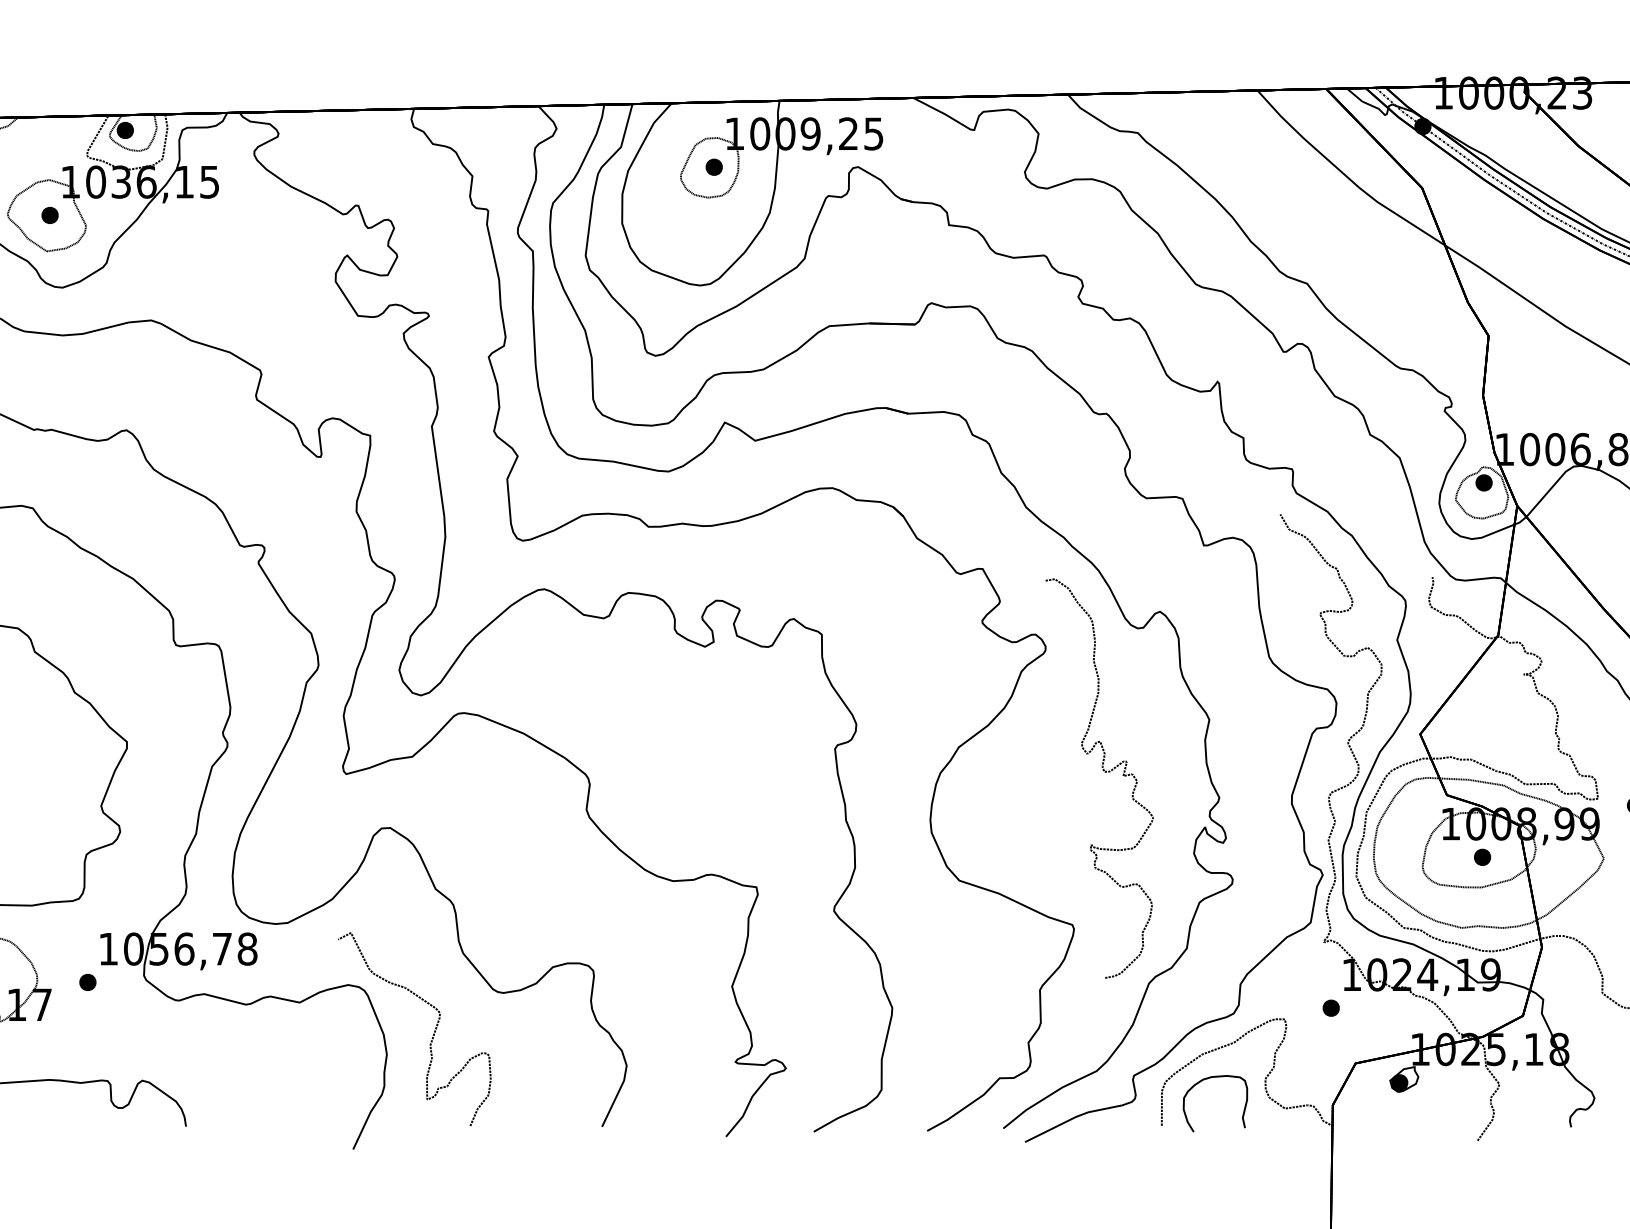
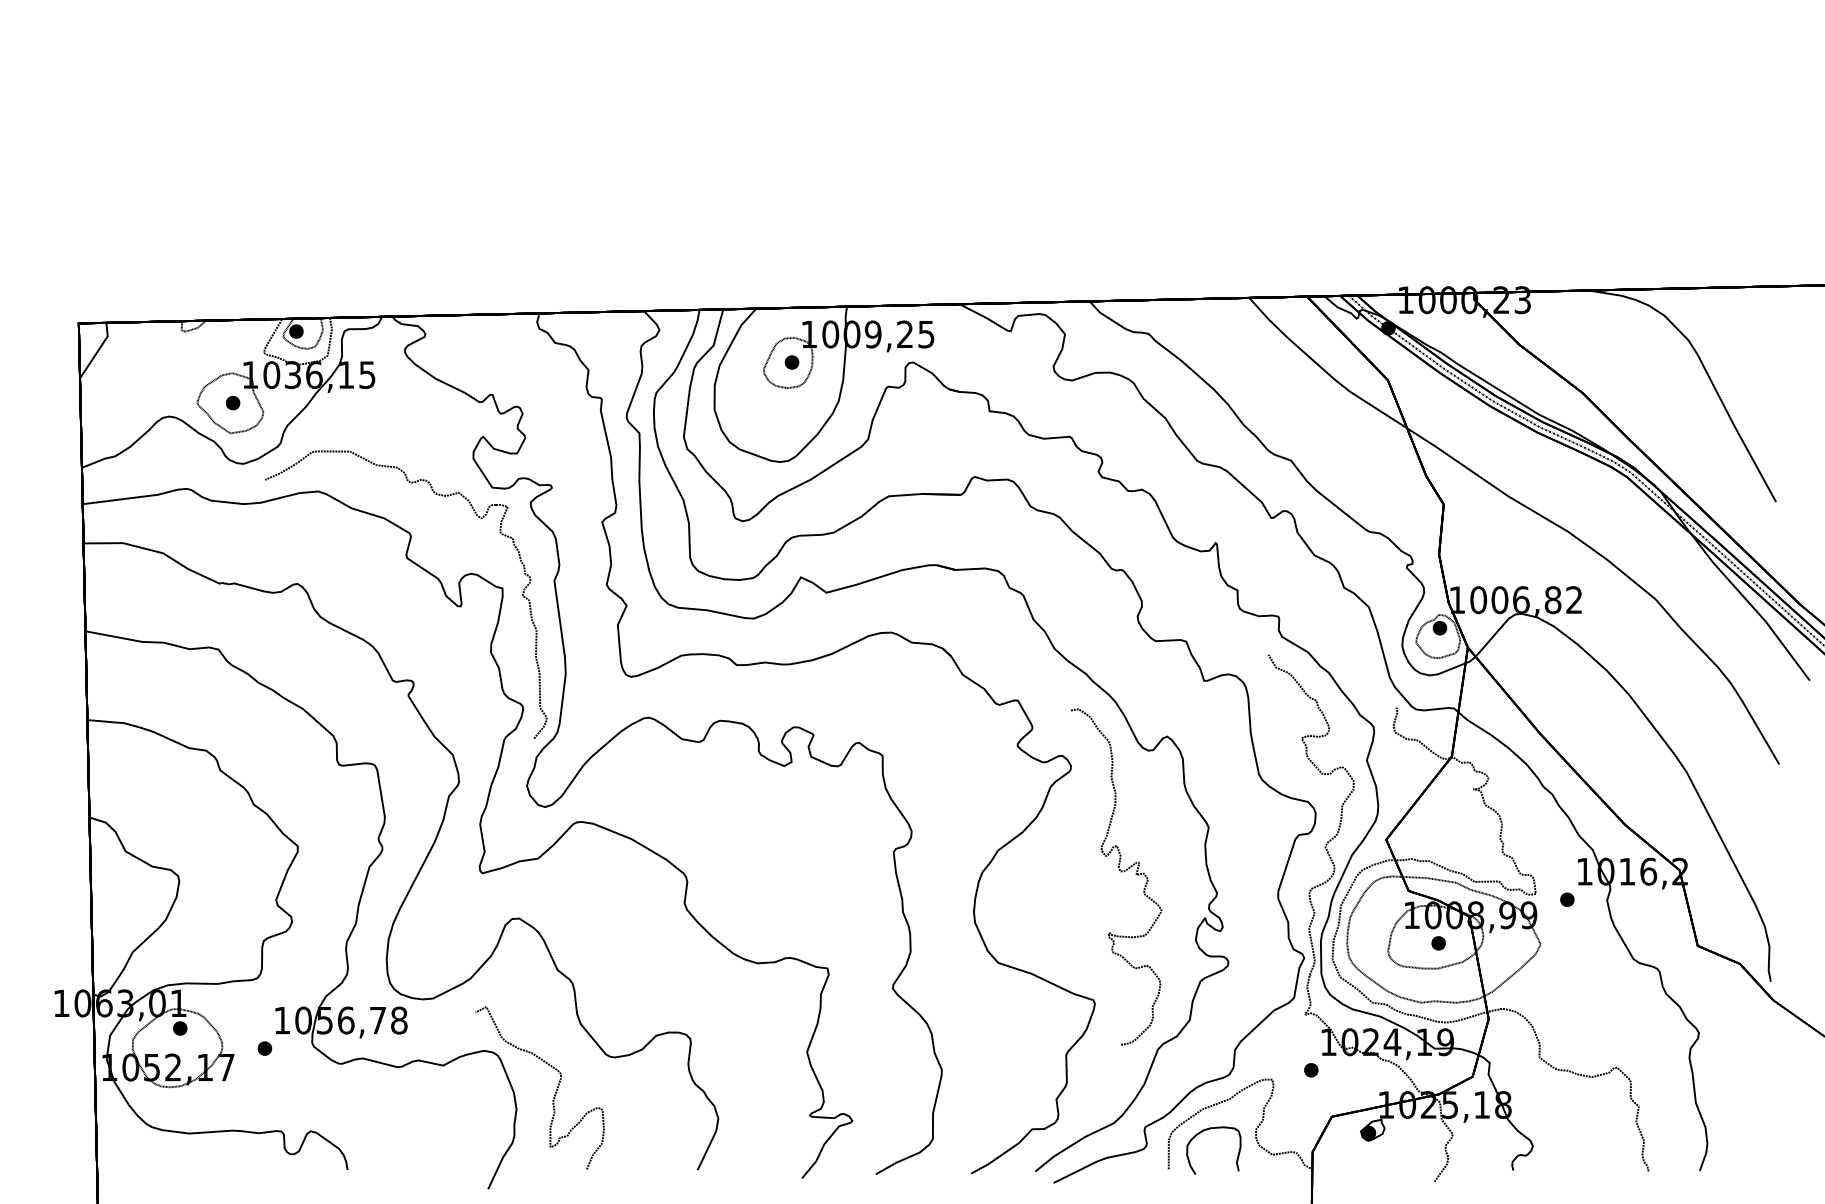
curve: (294, 325) -> (438, 495), added

